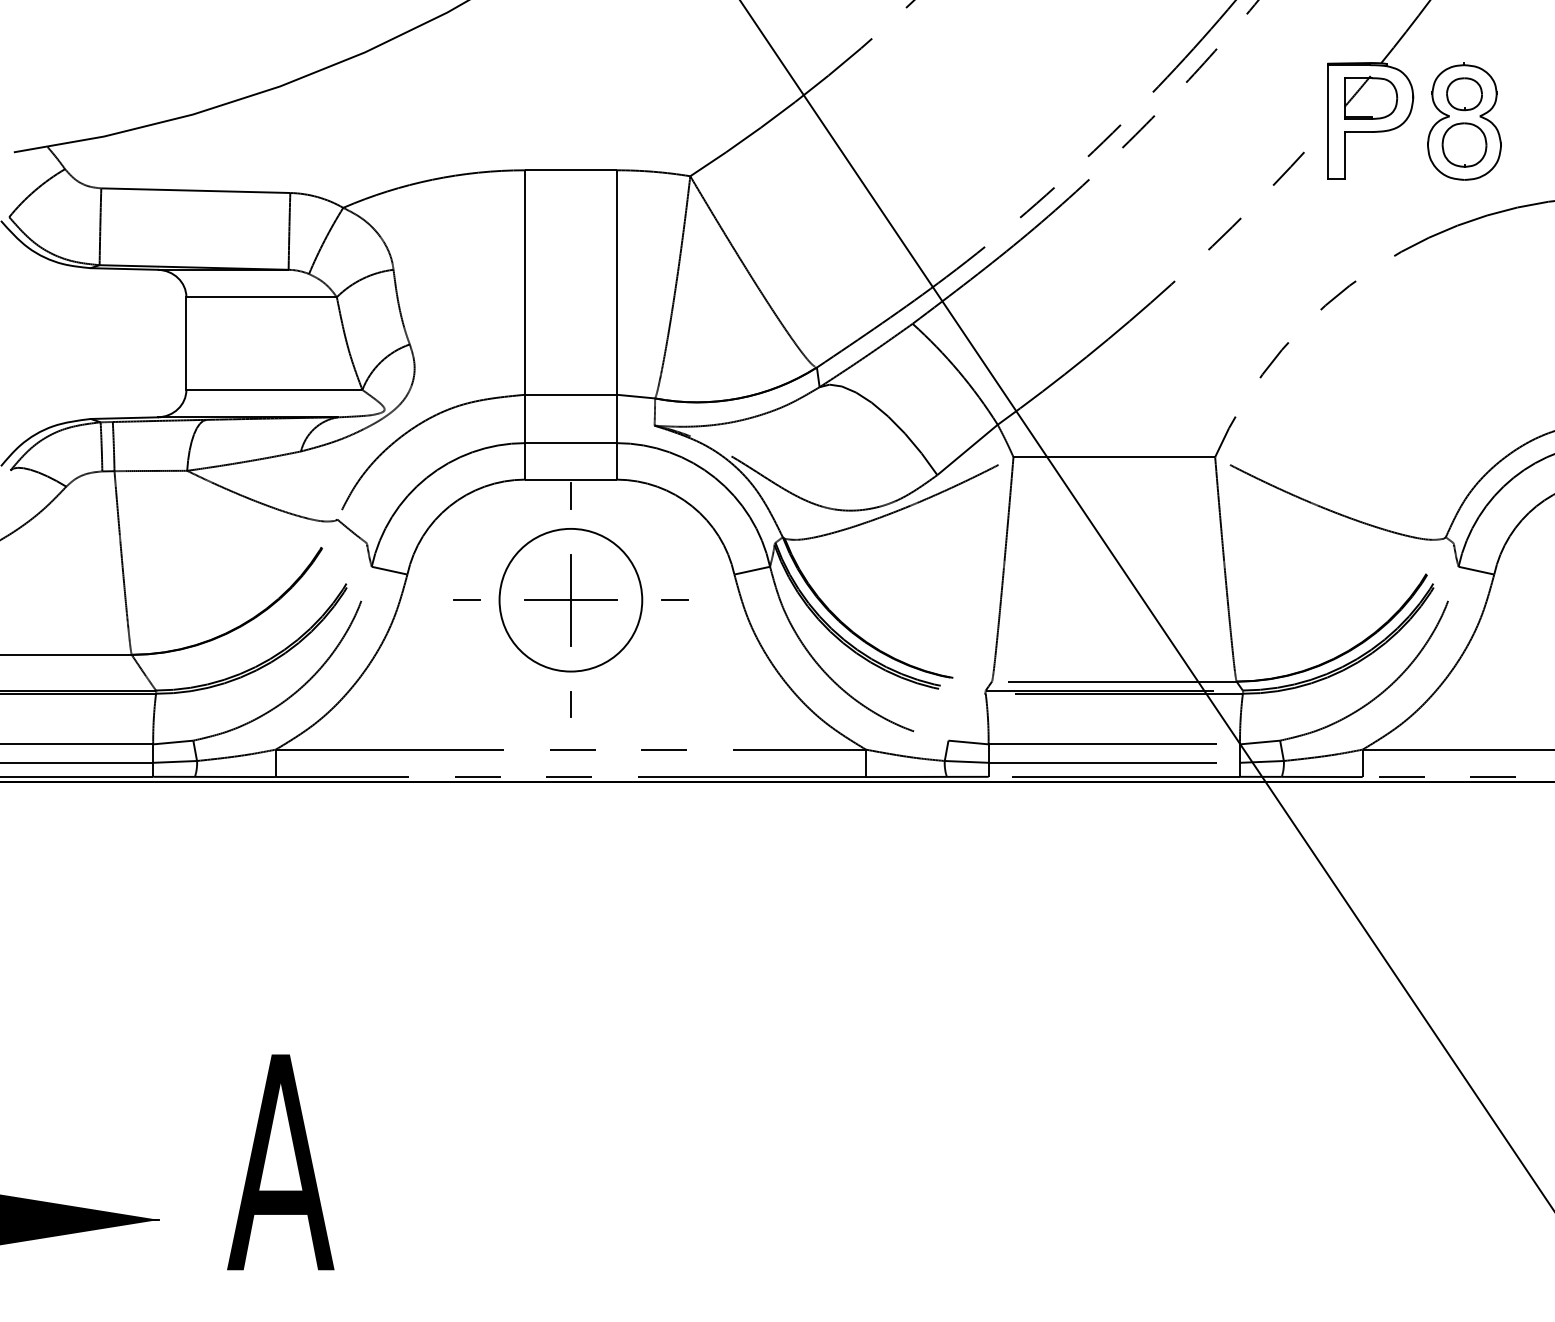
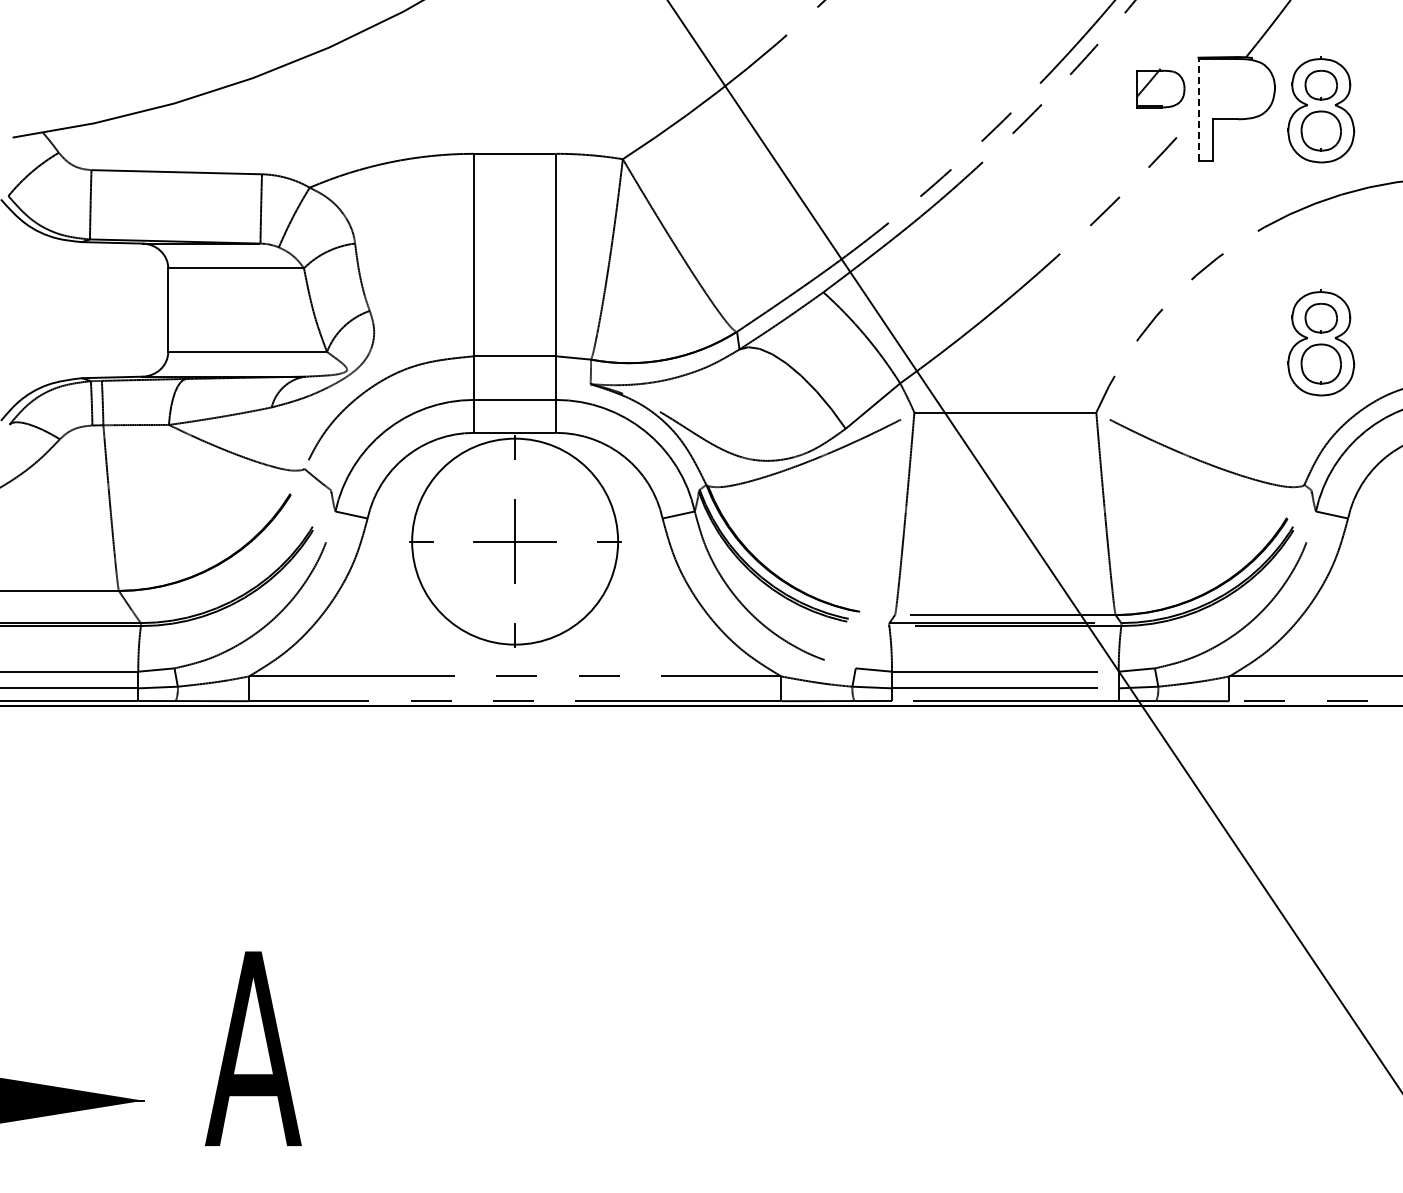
part: (1370, 97) -> (1160, 88), moved
line: (1328, 121) -> (1198, 109), solid -> dashed
part: (1464, 379) -> (1321, 342), added
circle: (570, 600) -> (514, 541), size x1.6

